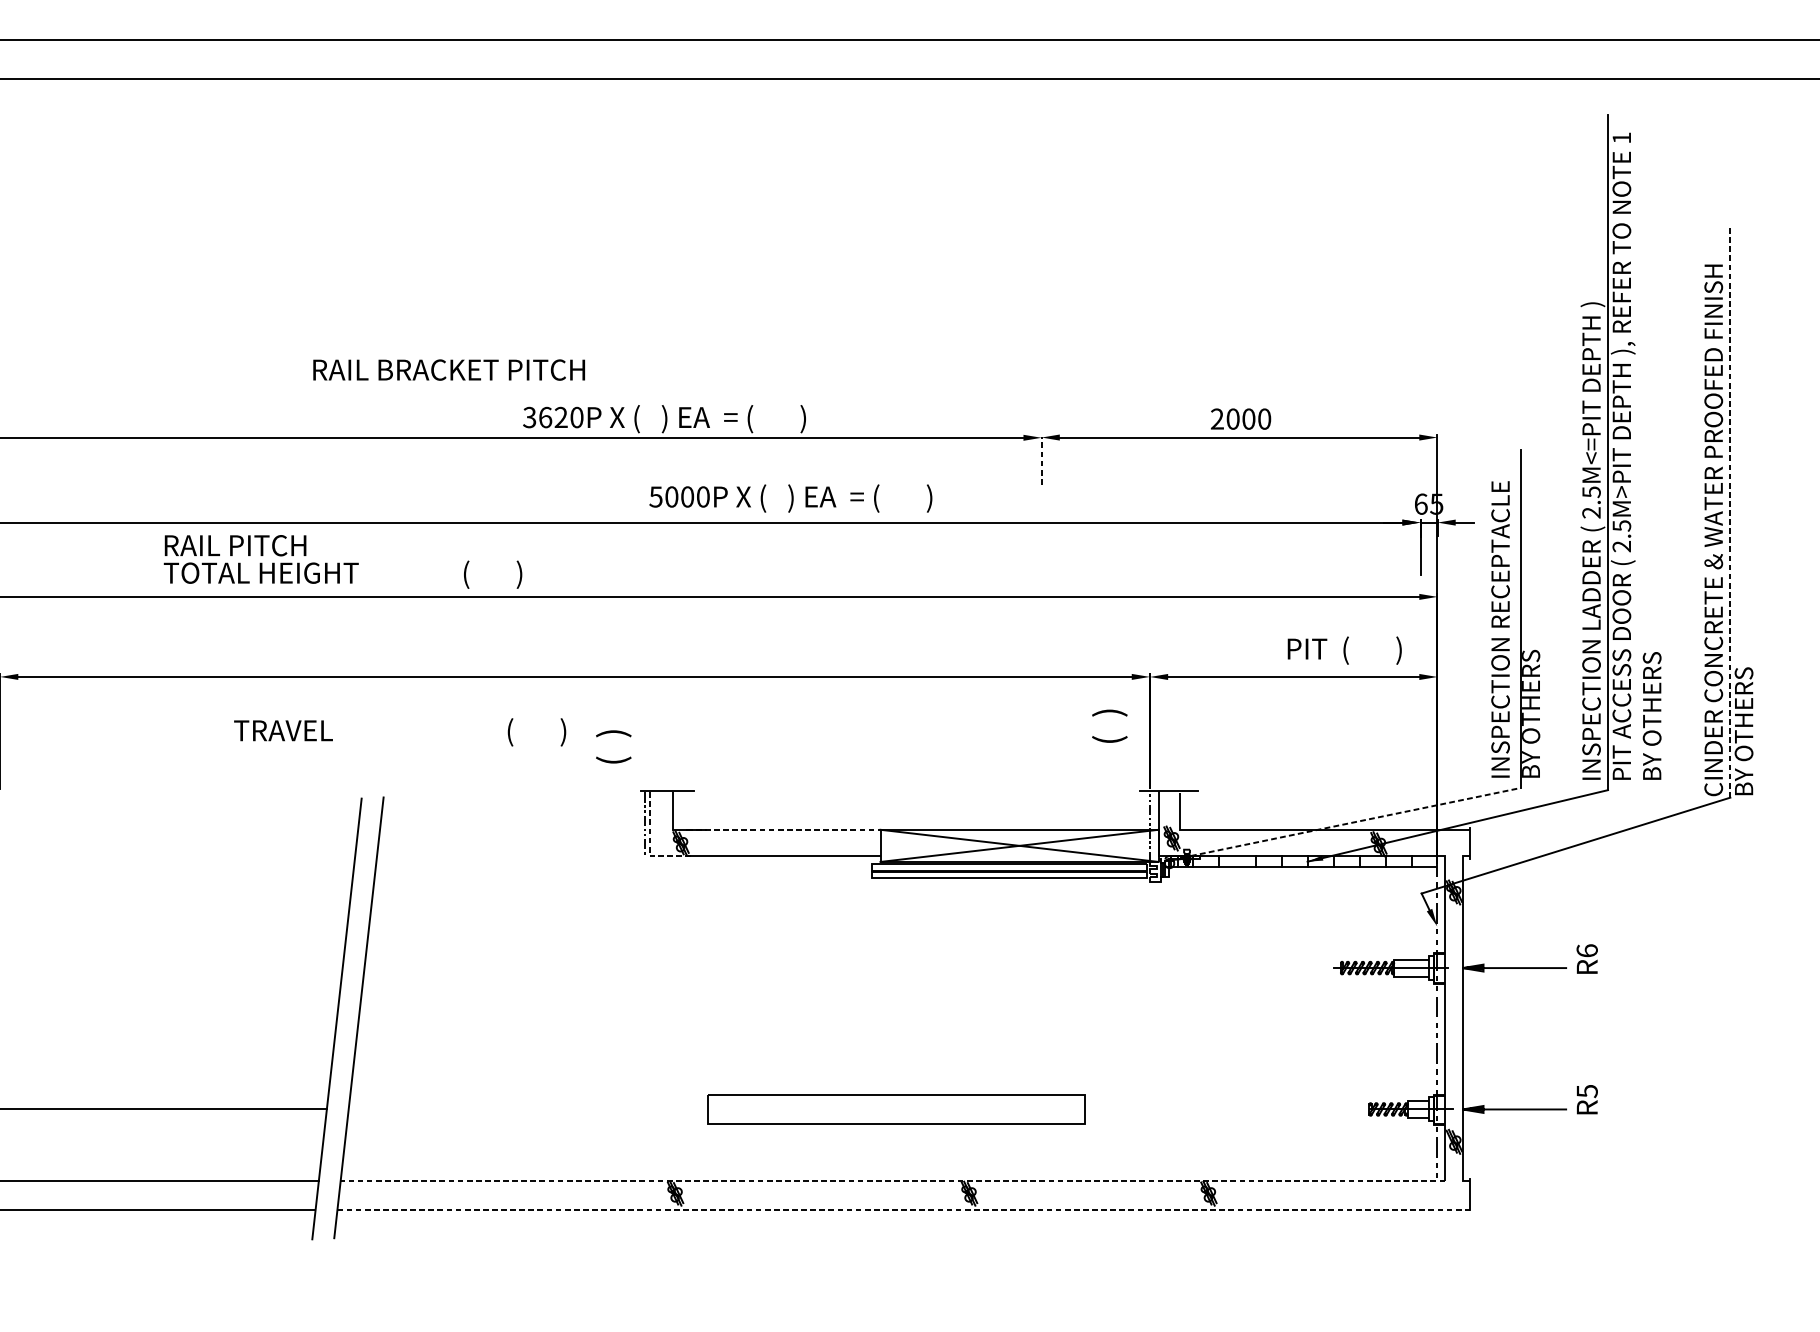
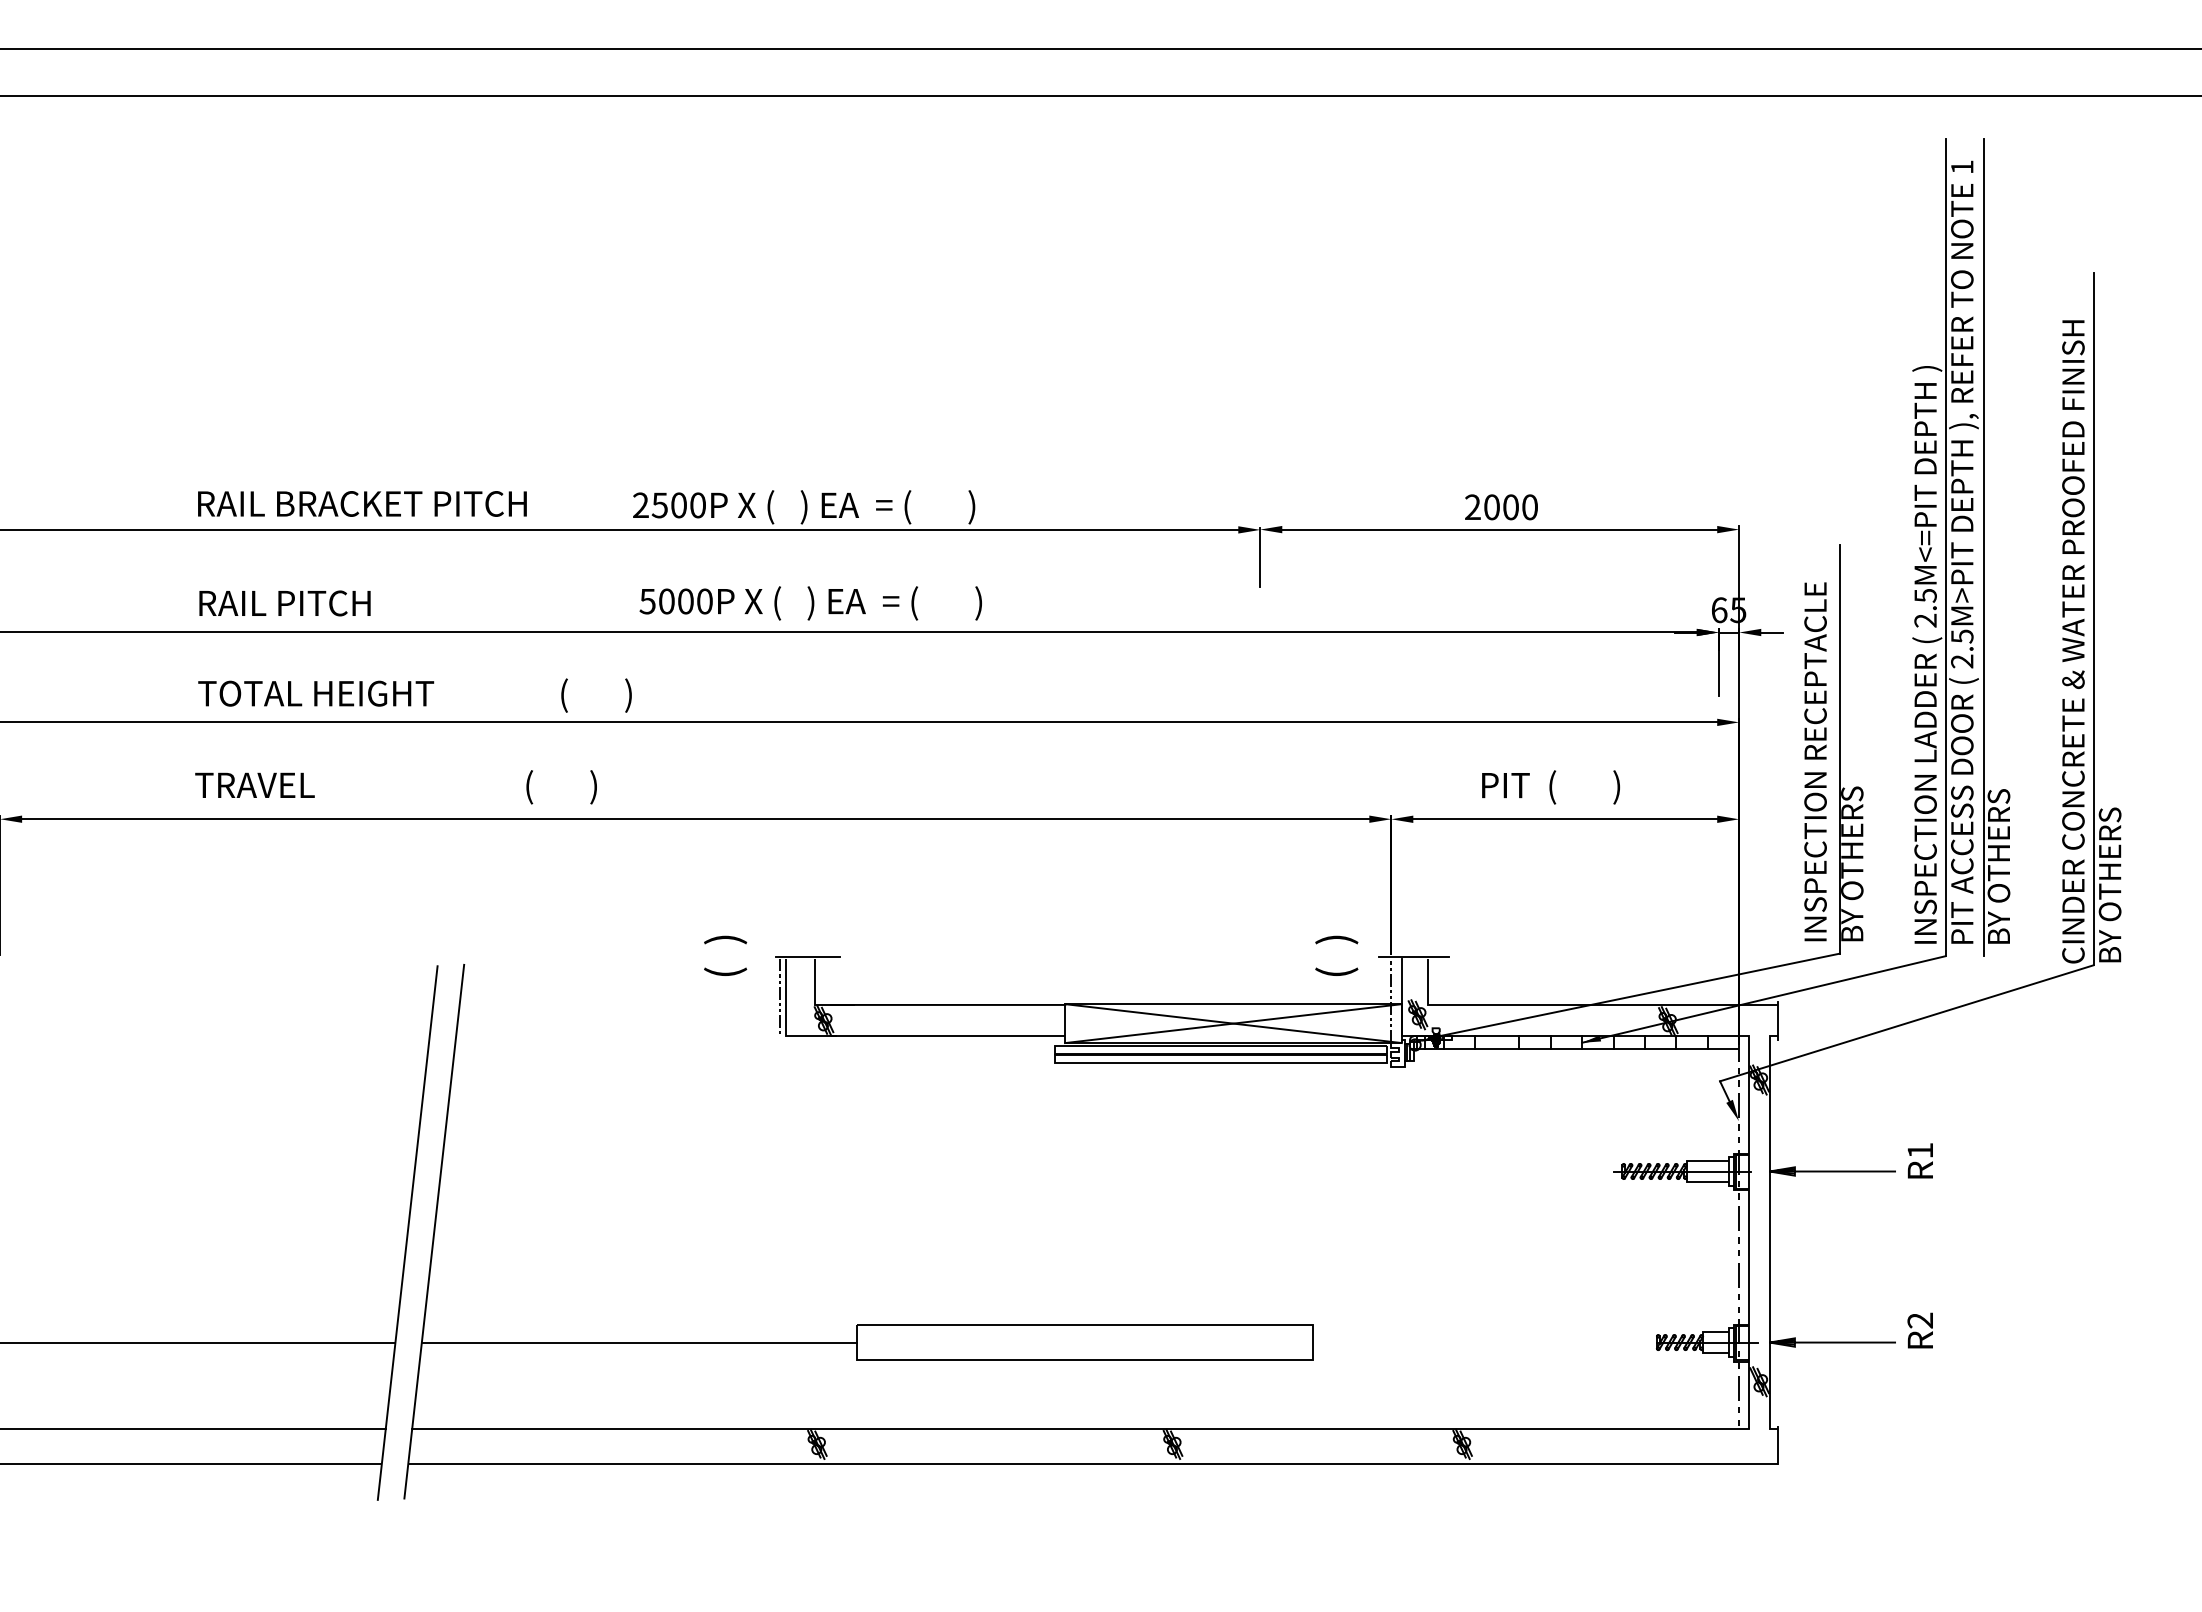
text: (449, 369) -> (362, 503), moved
text: (545, 417) -> (659, 505), 3620P -> 2500P
line: (1639, 452) -> (1983, 547), added
line: (1041, 460) -> (1260, 557), dashed -> solid
text: (790, 498) -> (810, 603), moved
line: (1730, 511) -> (2093, 618), dashed -> solid
text: (235, 545) -> (284, 603), moved
text: (1344, 650) -> (1550, 787), moved
text: (1109, 725) -> (1336, 955), moved
text: (399, 732) -> (395, 787), moved
text: (613, 746) -> (725, 955), moved
line: (1355, 821) -> (1640, 994), dashed -> solid
line: (783, 830) -> (948, 1004), dashed -> solid
line: (649, 845) -> (785, 1023), dashed -> solid
text: (1587, 950) -> (1920, 1150), R6 -> R1
text: (1587, 1091) -> (1920, 1320), R5 -> R2
line: (527, 1109) -> (638, 1342), added
line: (892, 1181) -> (1079, 1429), dashed -> solid
line: (903, 1209) -> (1093, 1463), dashed -> solid

